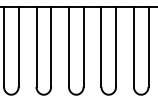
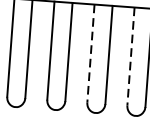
line: (101, 47) -> (90, 54), solid -> dashed
line: (133, 47) -> (130, 57), solid -> dashed

